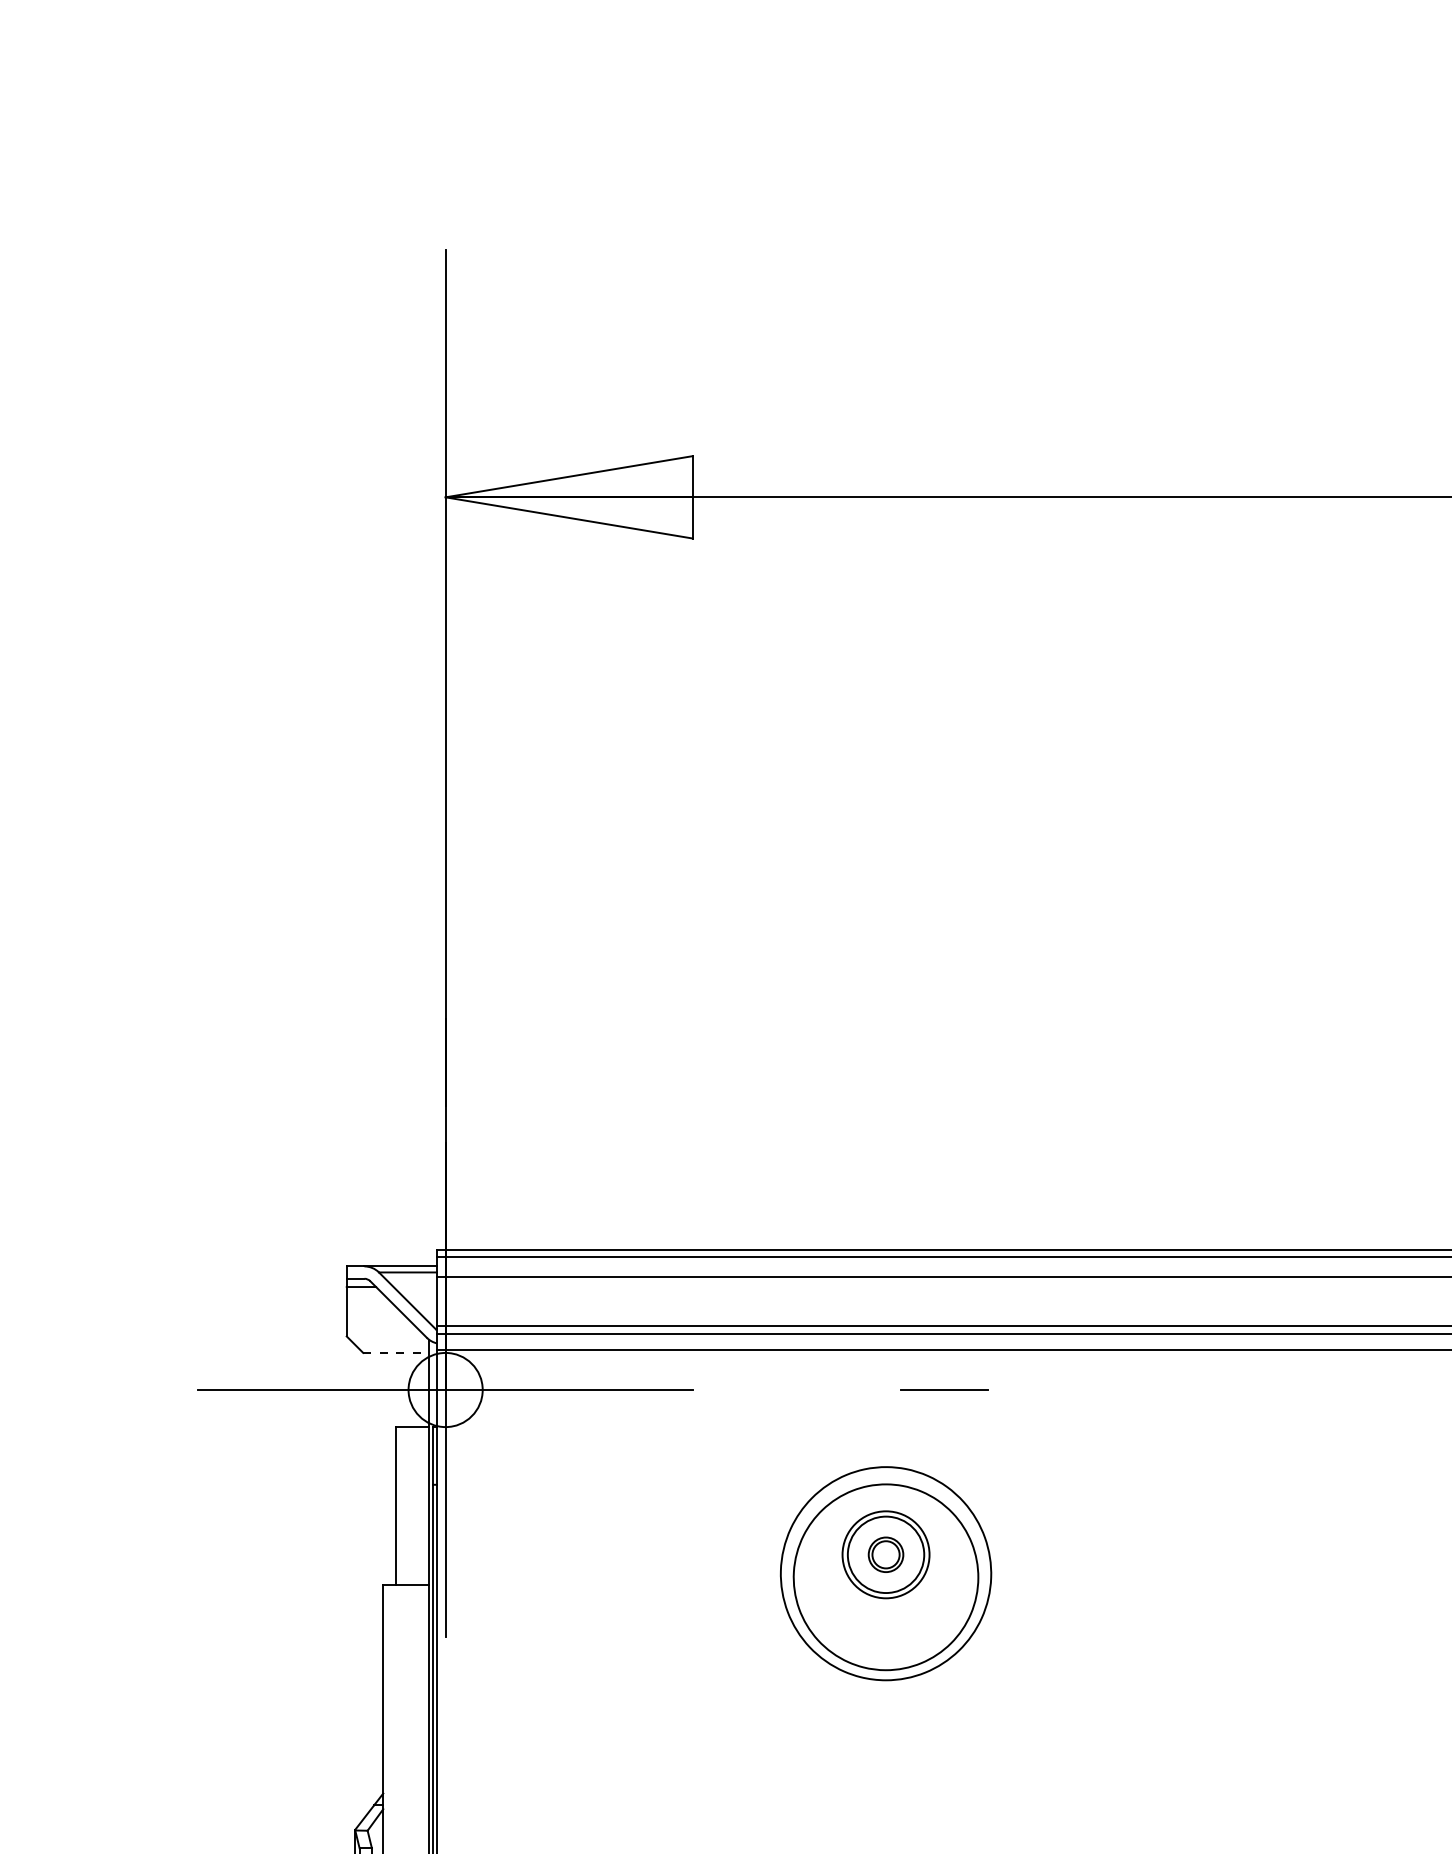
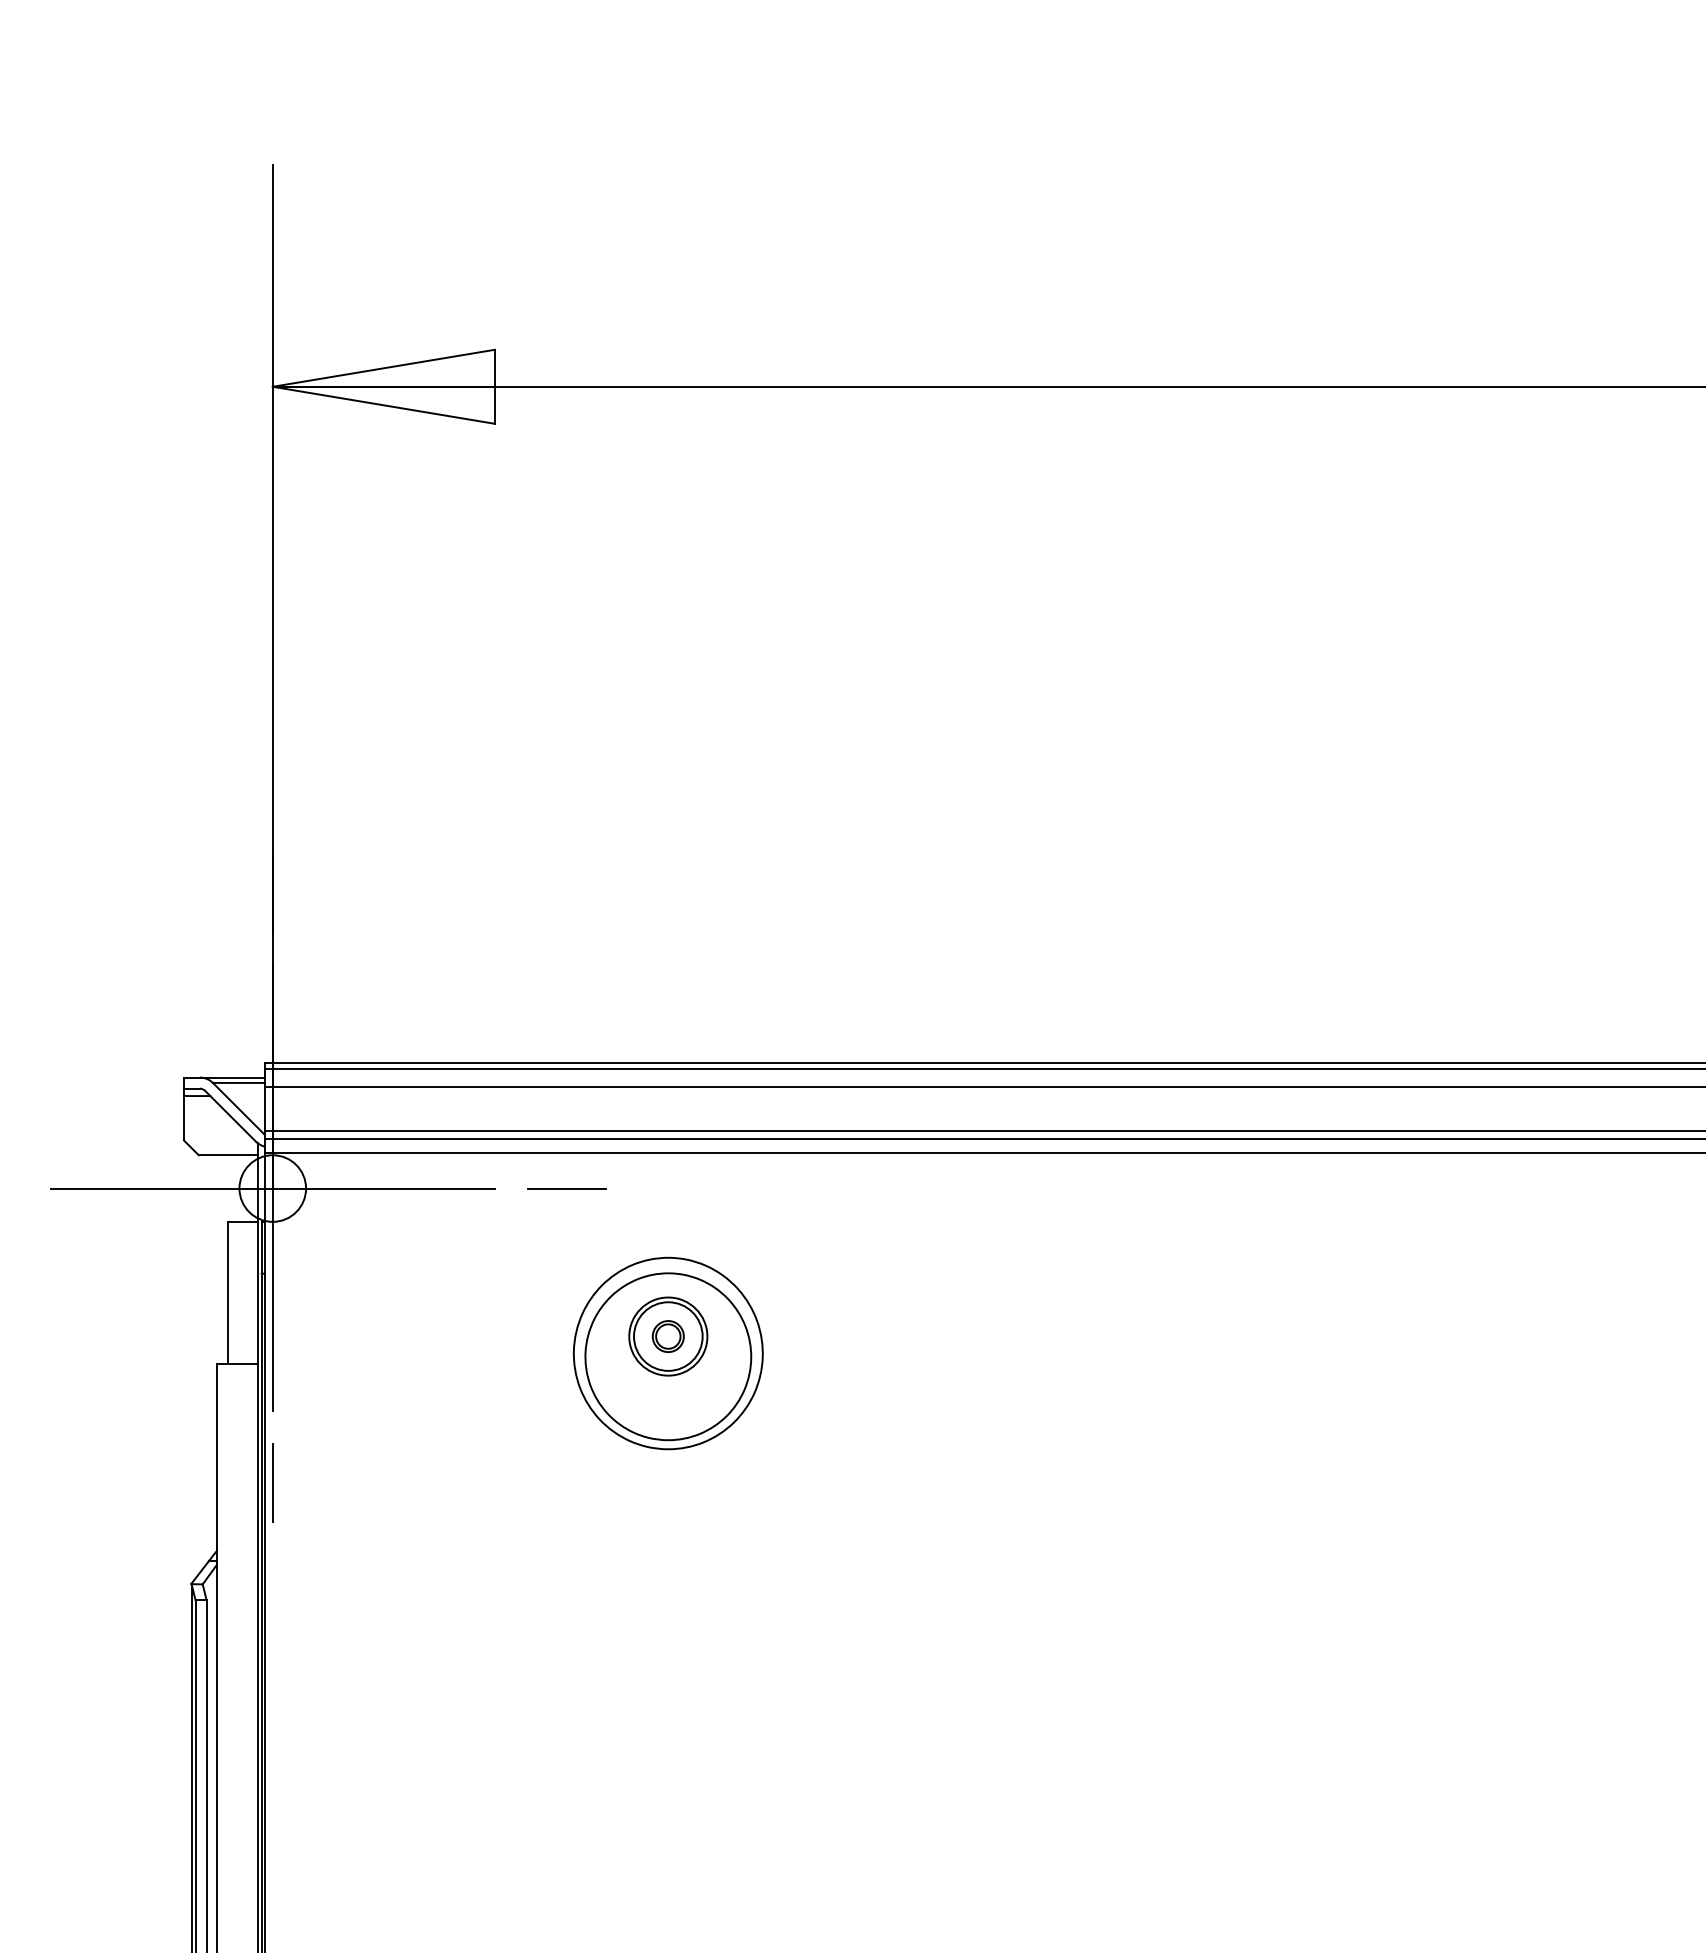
line: (396, 1353) -> (228, 1155), dashed -> solid
line: (944, 1389) -> (566, 1188), moved
line: (445, 1717) -> (272, 1482), added

